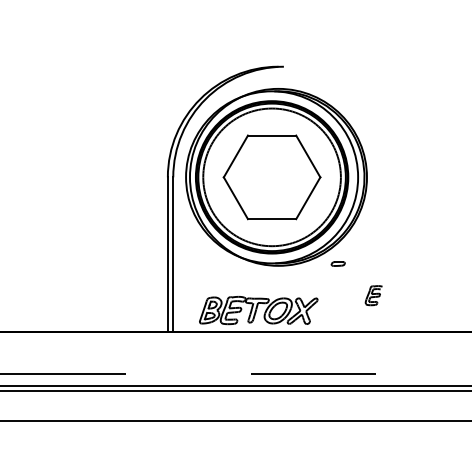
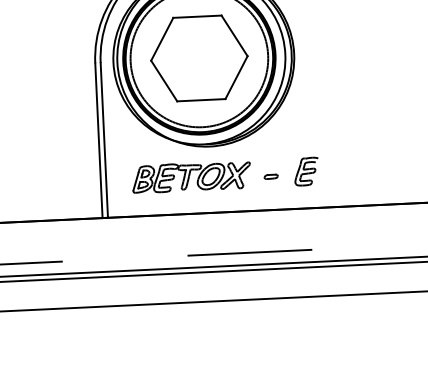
part: (337, 263) -> (270, 176), moved
part: (373, 295) -> (306, 171), size x1.43
part: (258, 310) -> (191, 177), moved

